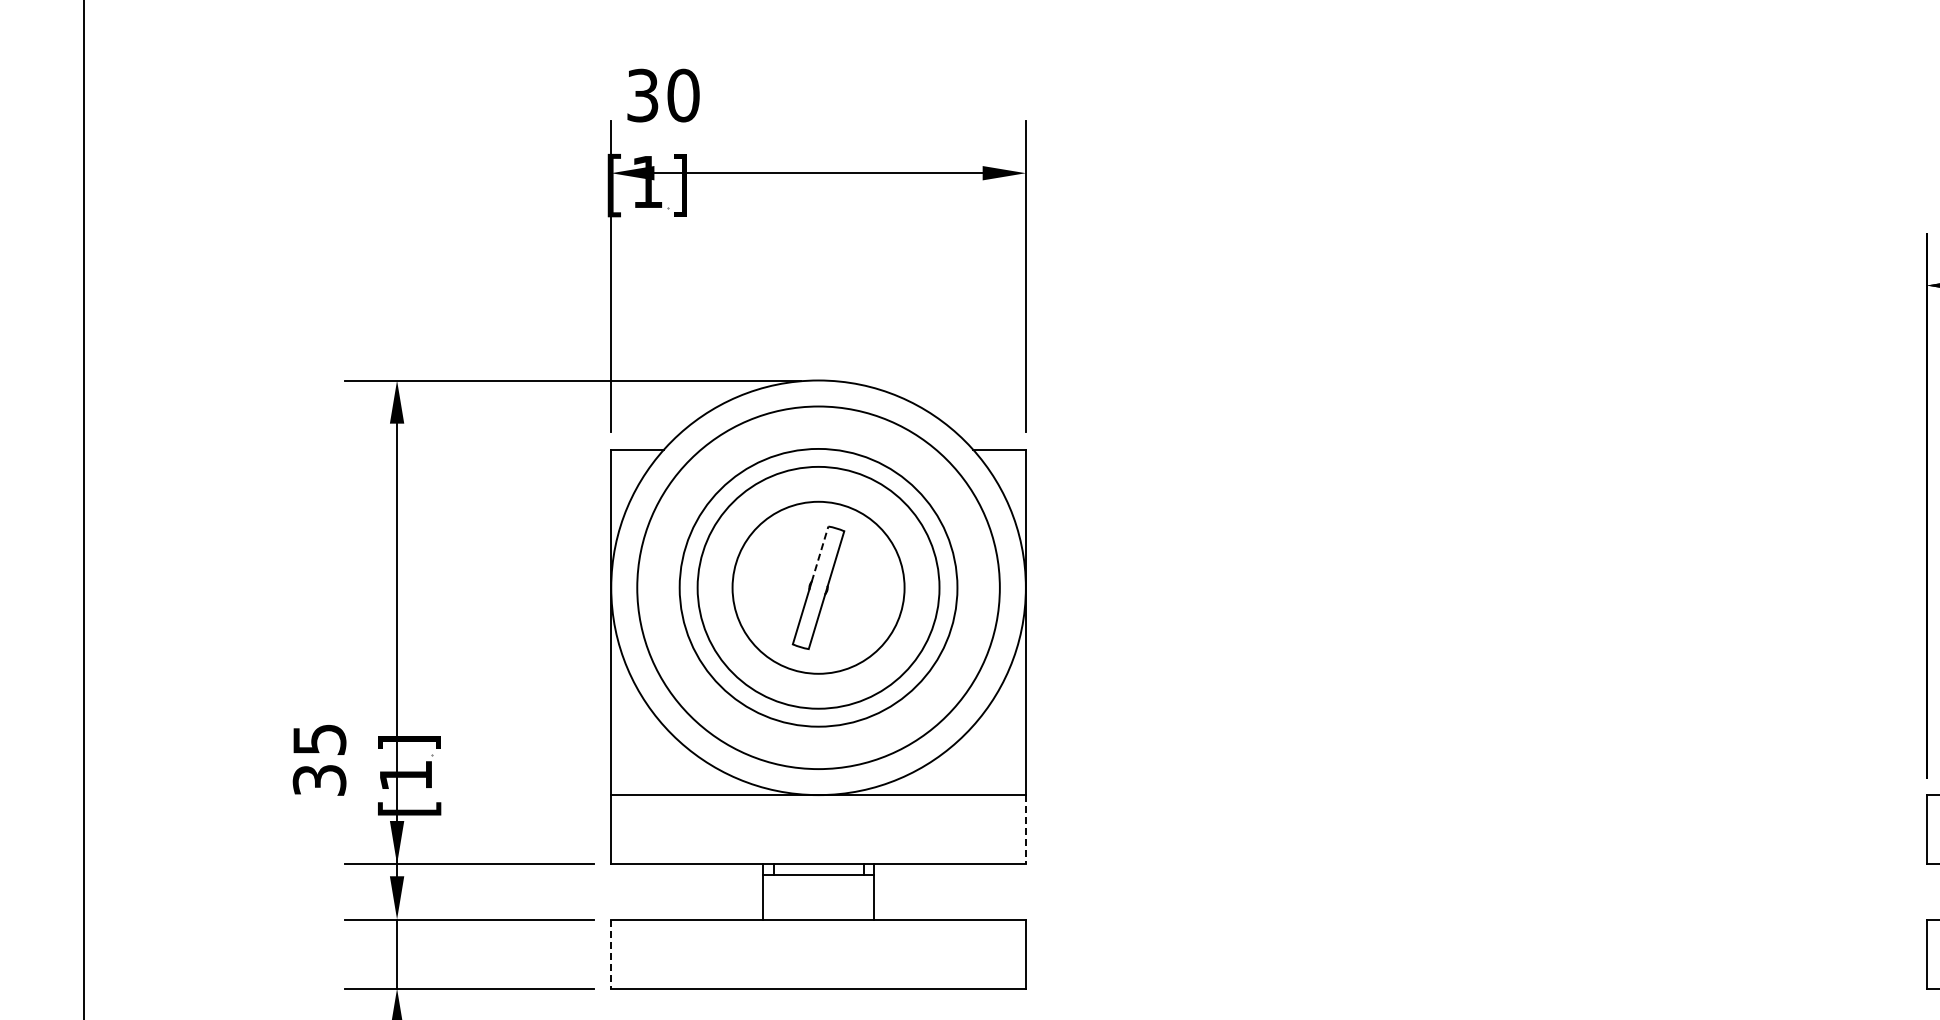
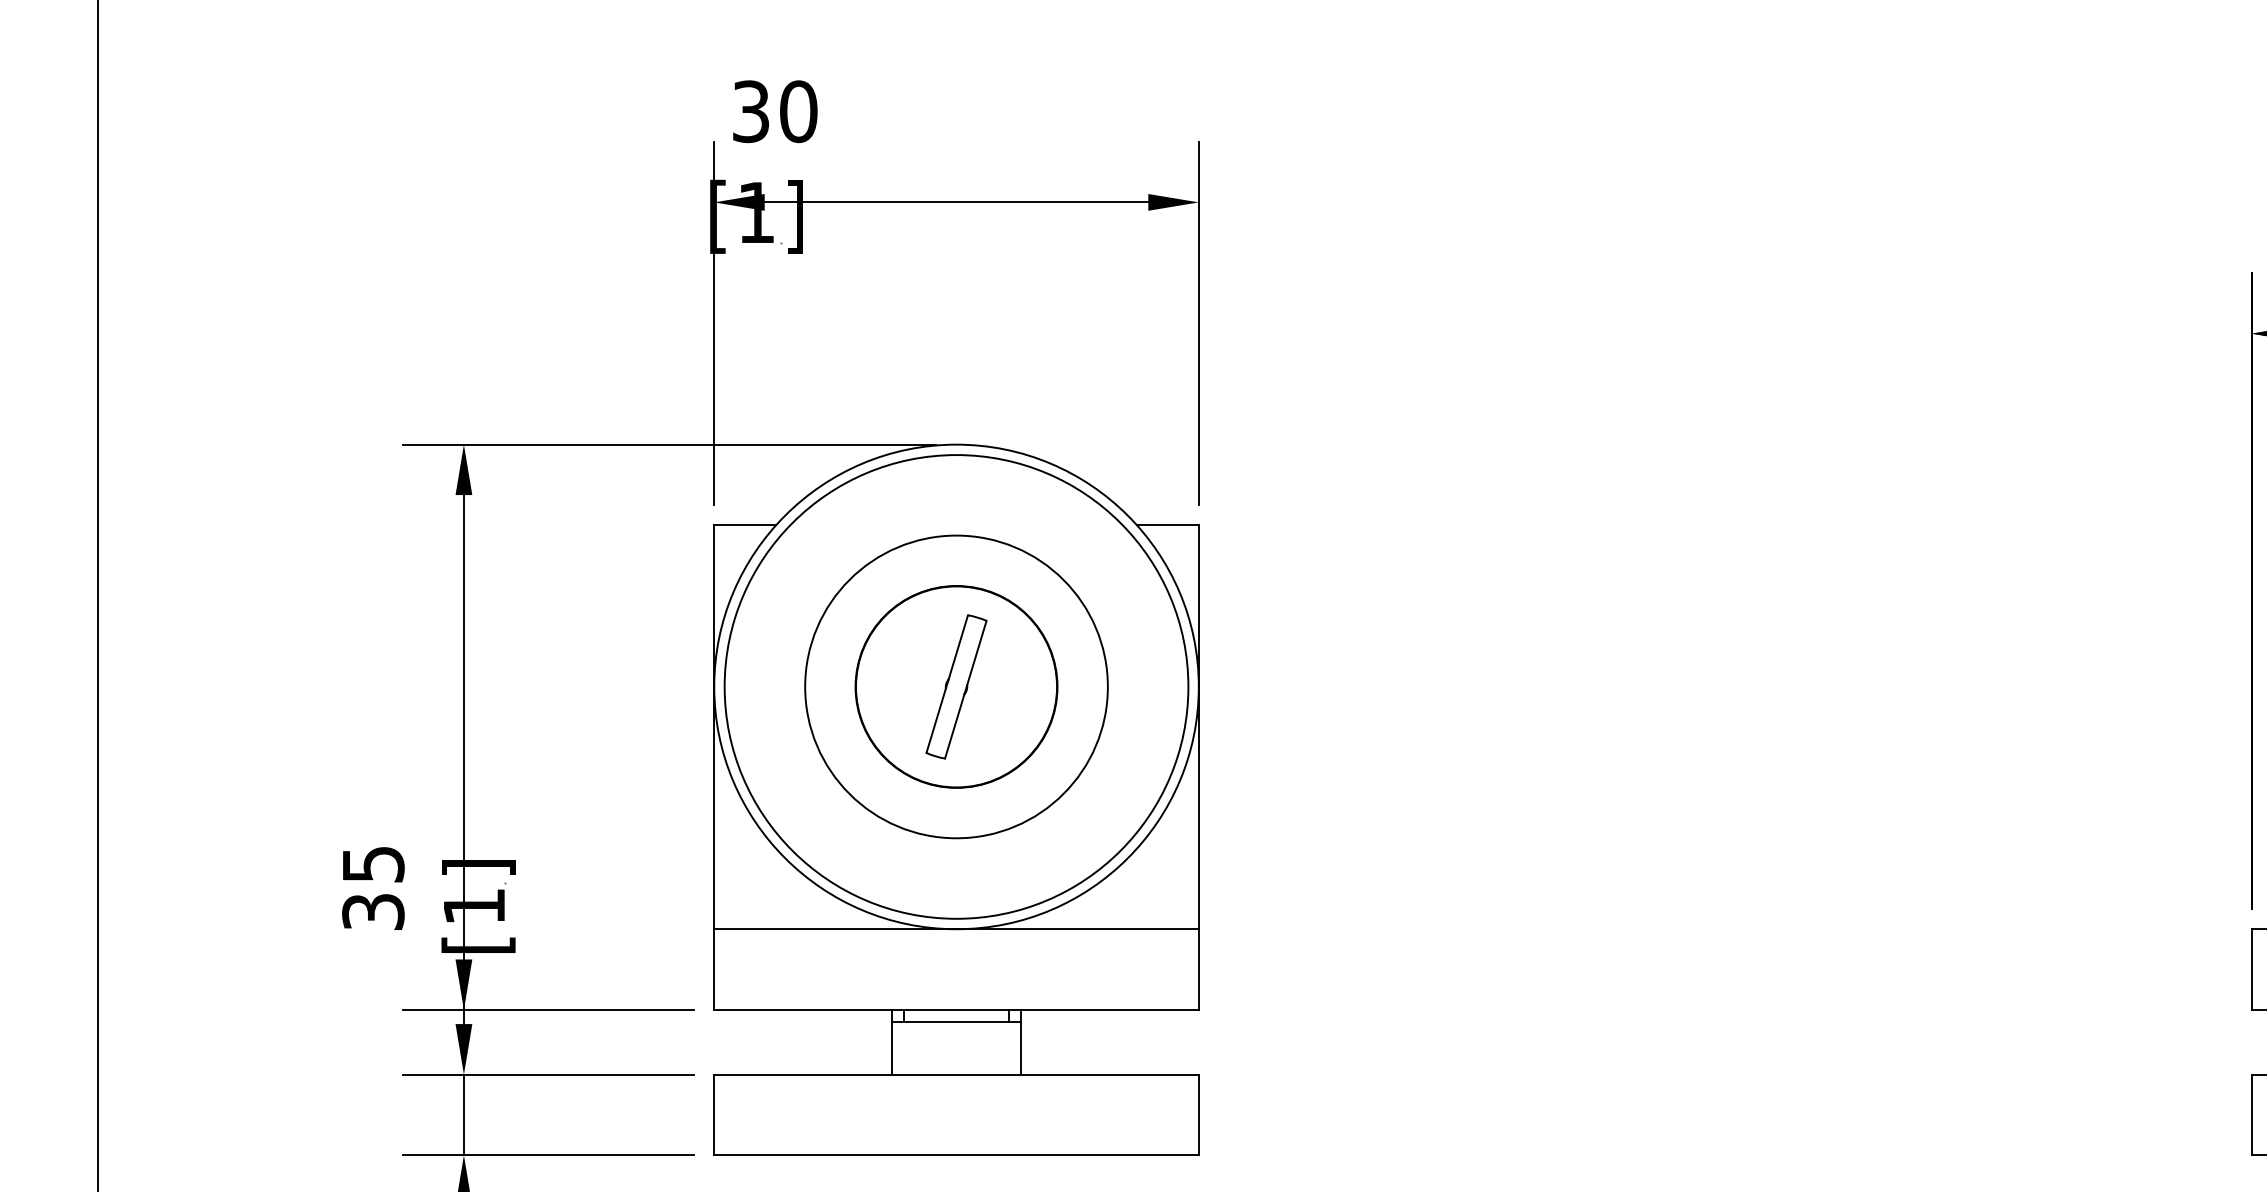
line: (820, 554) -> (958, 648), dashed -> solid
circle: (818, 587) -> (956, 686), size x0.71
circle: (818, 587) -> (956, 686), size x0.71
circle: (818, 587) -> (956, 686), size x1.43
line: (1025, 829) -> (1198, 969), dashed -> solid
line: (611, 954) -> (714, 1115), dashed -> solid

